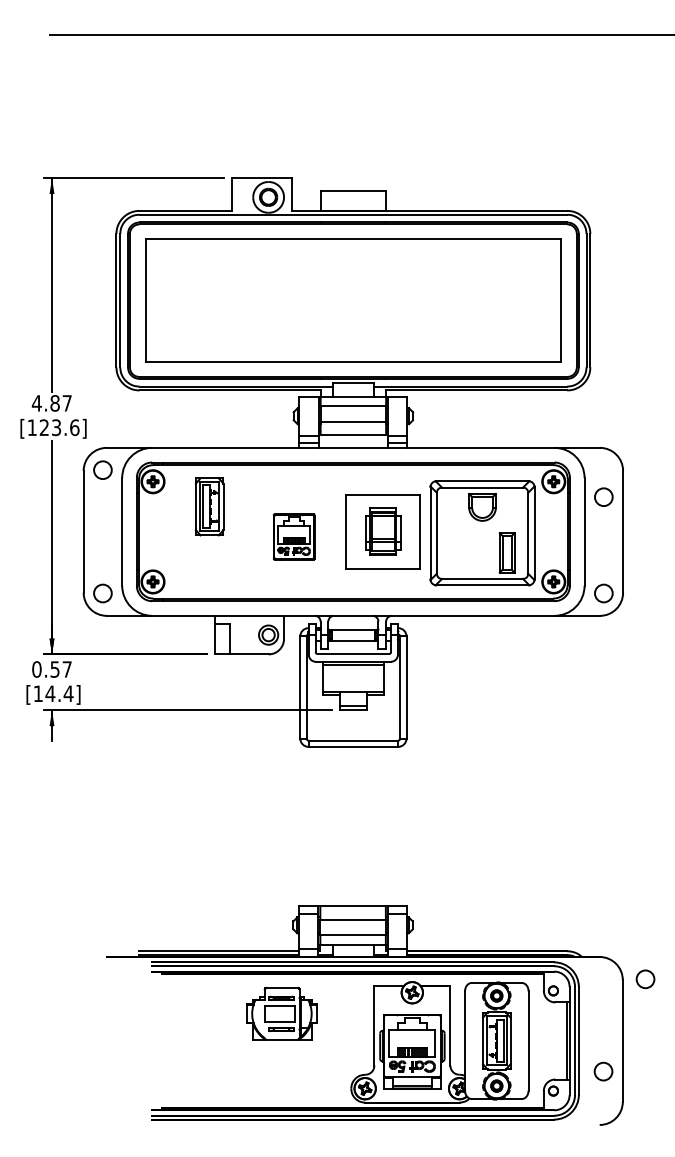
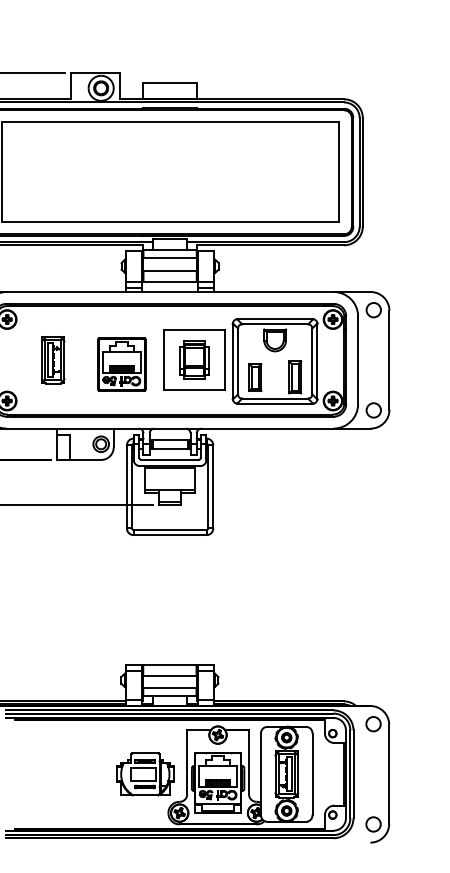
circle: (603, 496) -> (373, 309), moved
part: (209, 506) -> (53, 360), moved
part: (294, 536) -> (122, 364), size x1.43
part: (457, 552) -> (254, 377), added
circle: (645, 979) -> (373, 724), moved
part: (281, 1013) -> (145, 773), moved
circle: (603, 1071) -> (373, 824), moved

